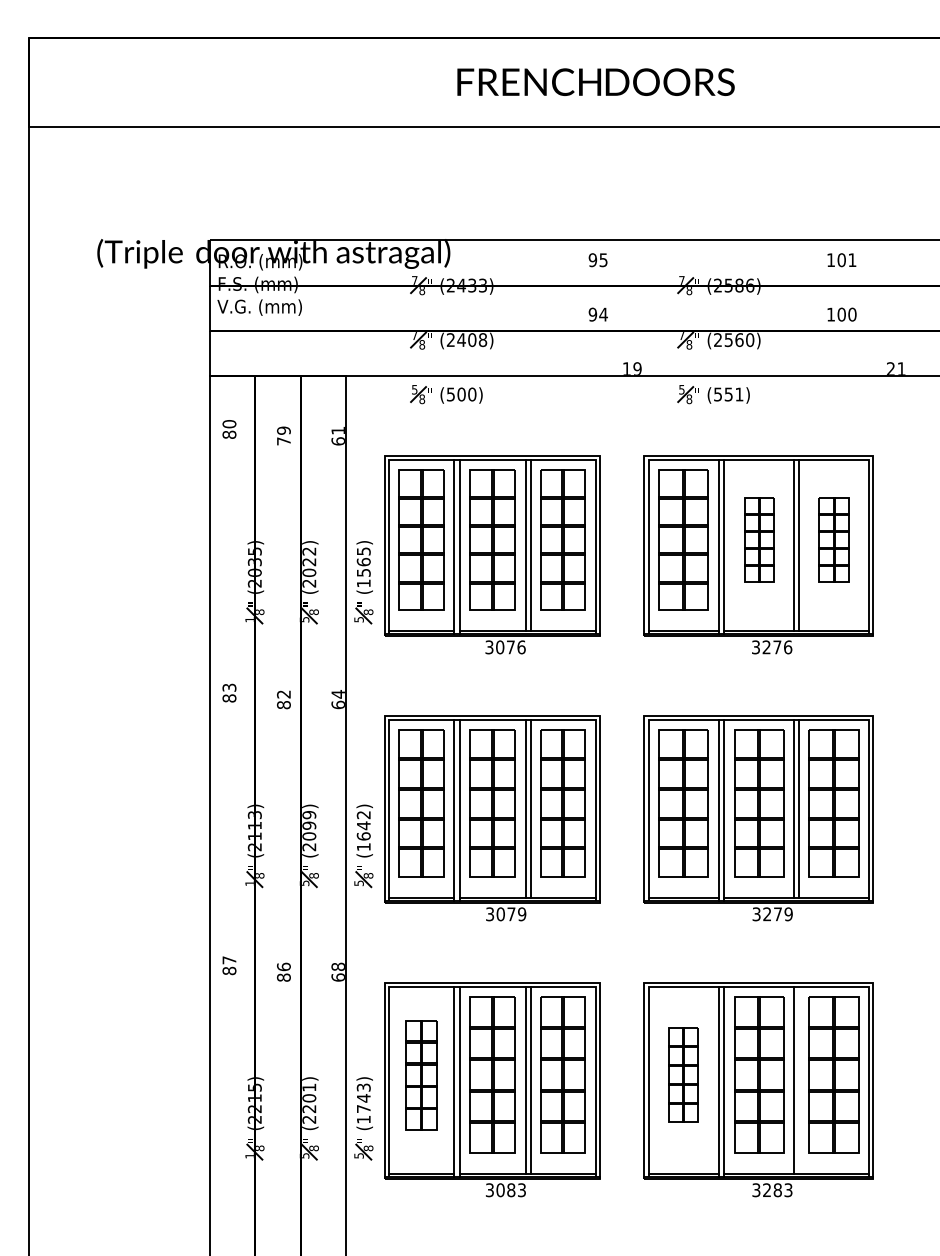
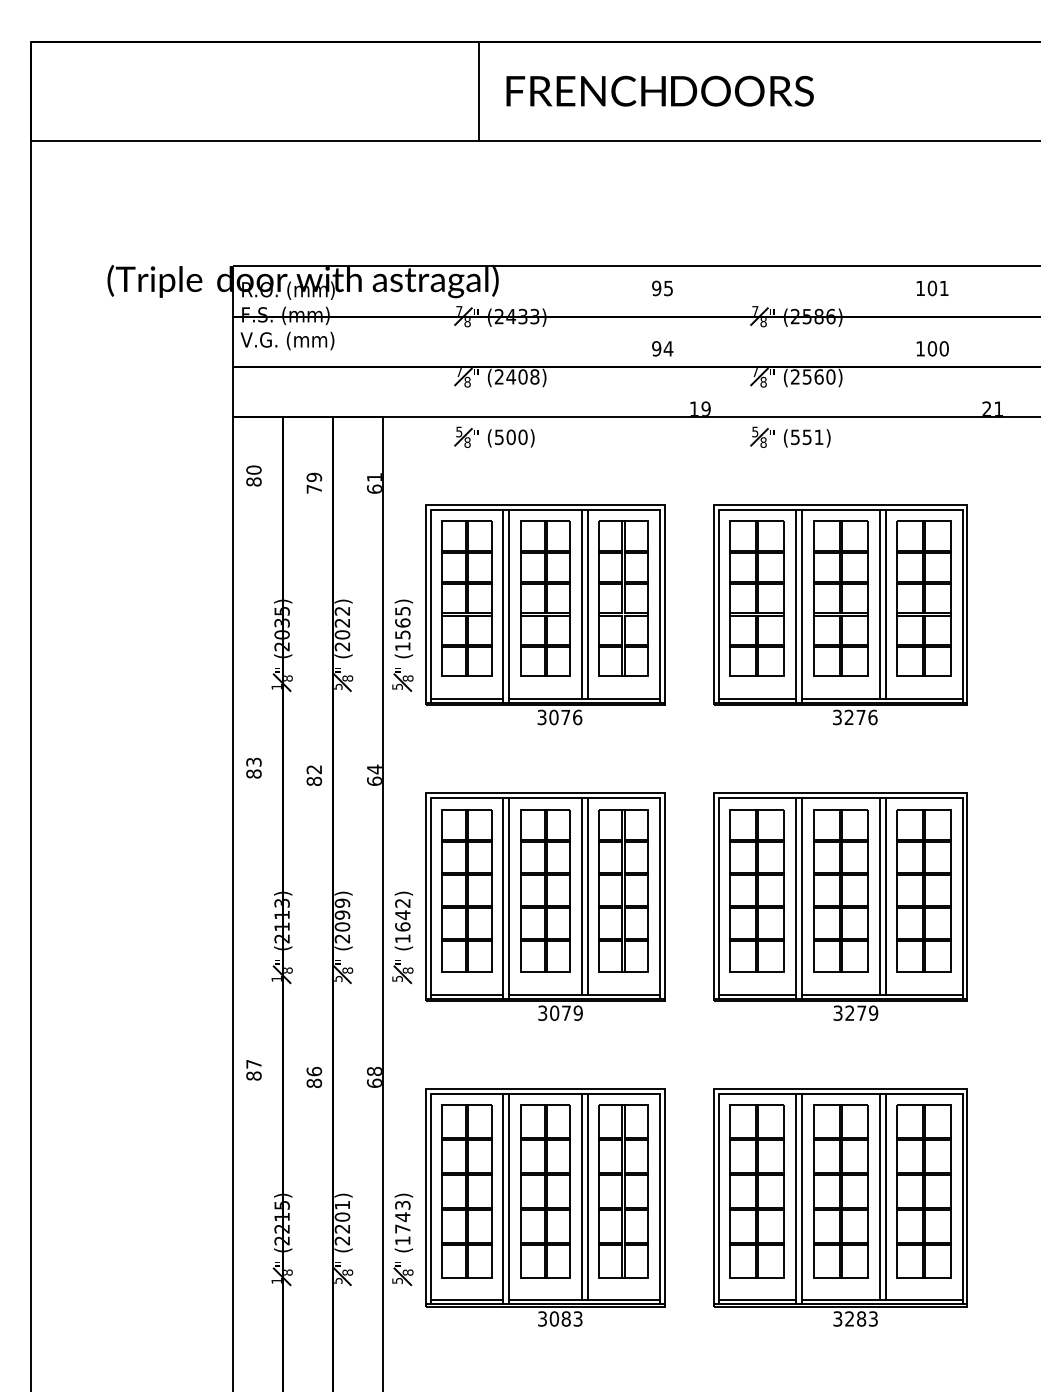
line: (432, 81) -> (478, 90), added
part: (758, 540) -> (840, 598), size x1.67
part: (833, 540) -> (923, 598), size x1.67
part: (421, 1075) -> (466, 1191), size x1.43
part: (682, 1075) -> (756, 1191), size x1.67
line: (799, 1079) -> (885, 1196), added

